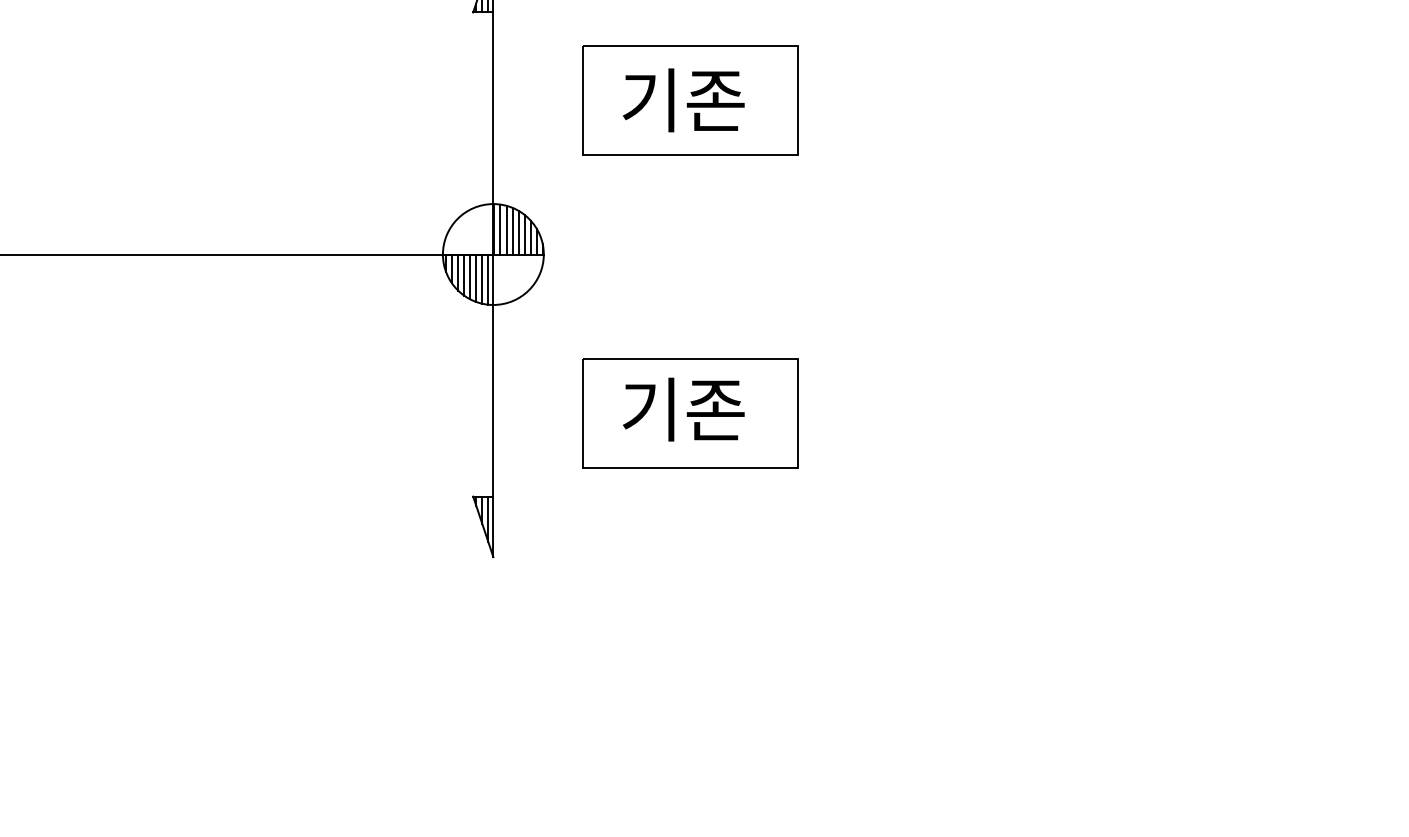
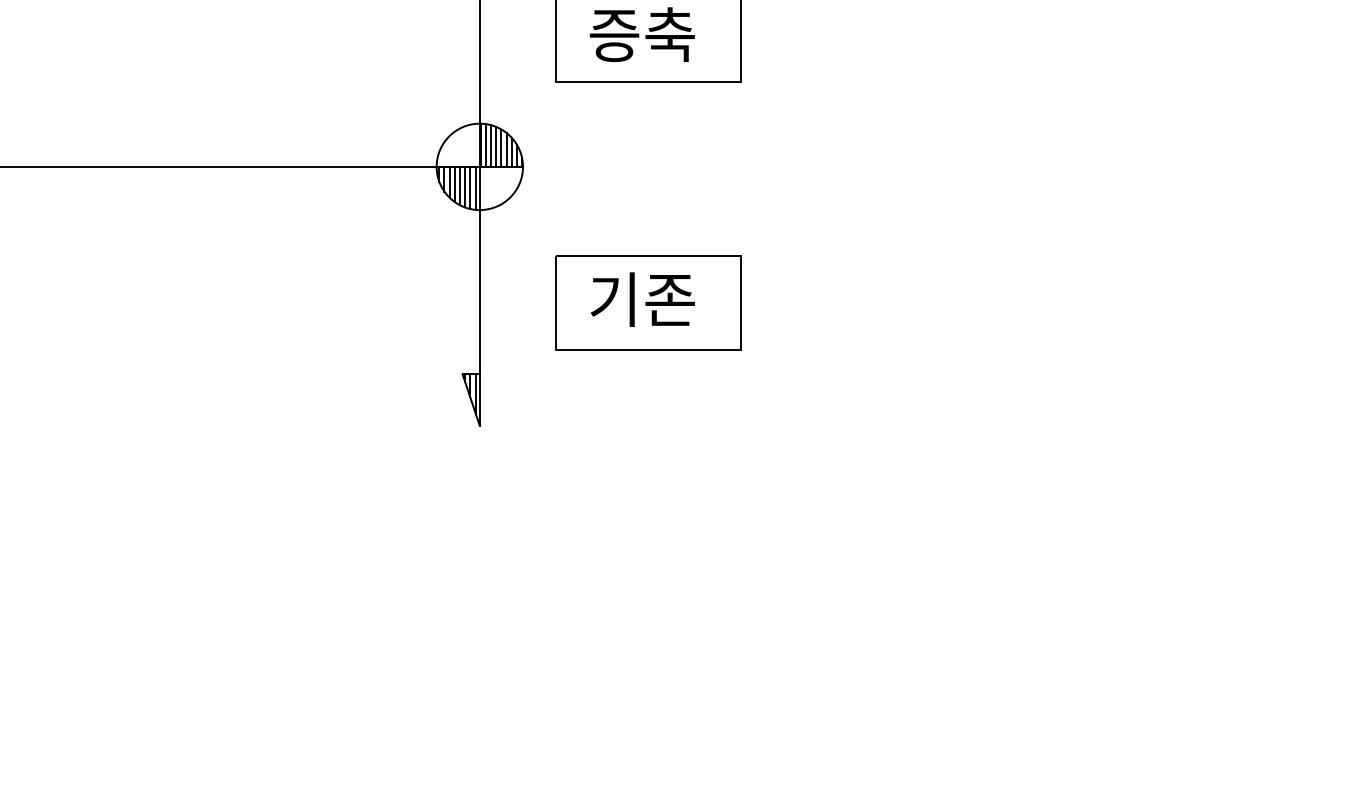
text: (682, 99) -> (641, 34), 기존 -> 증축

